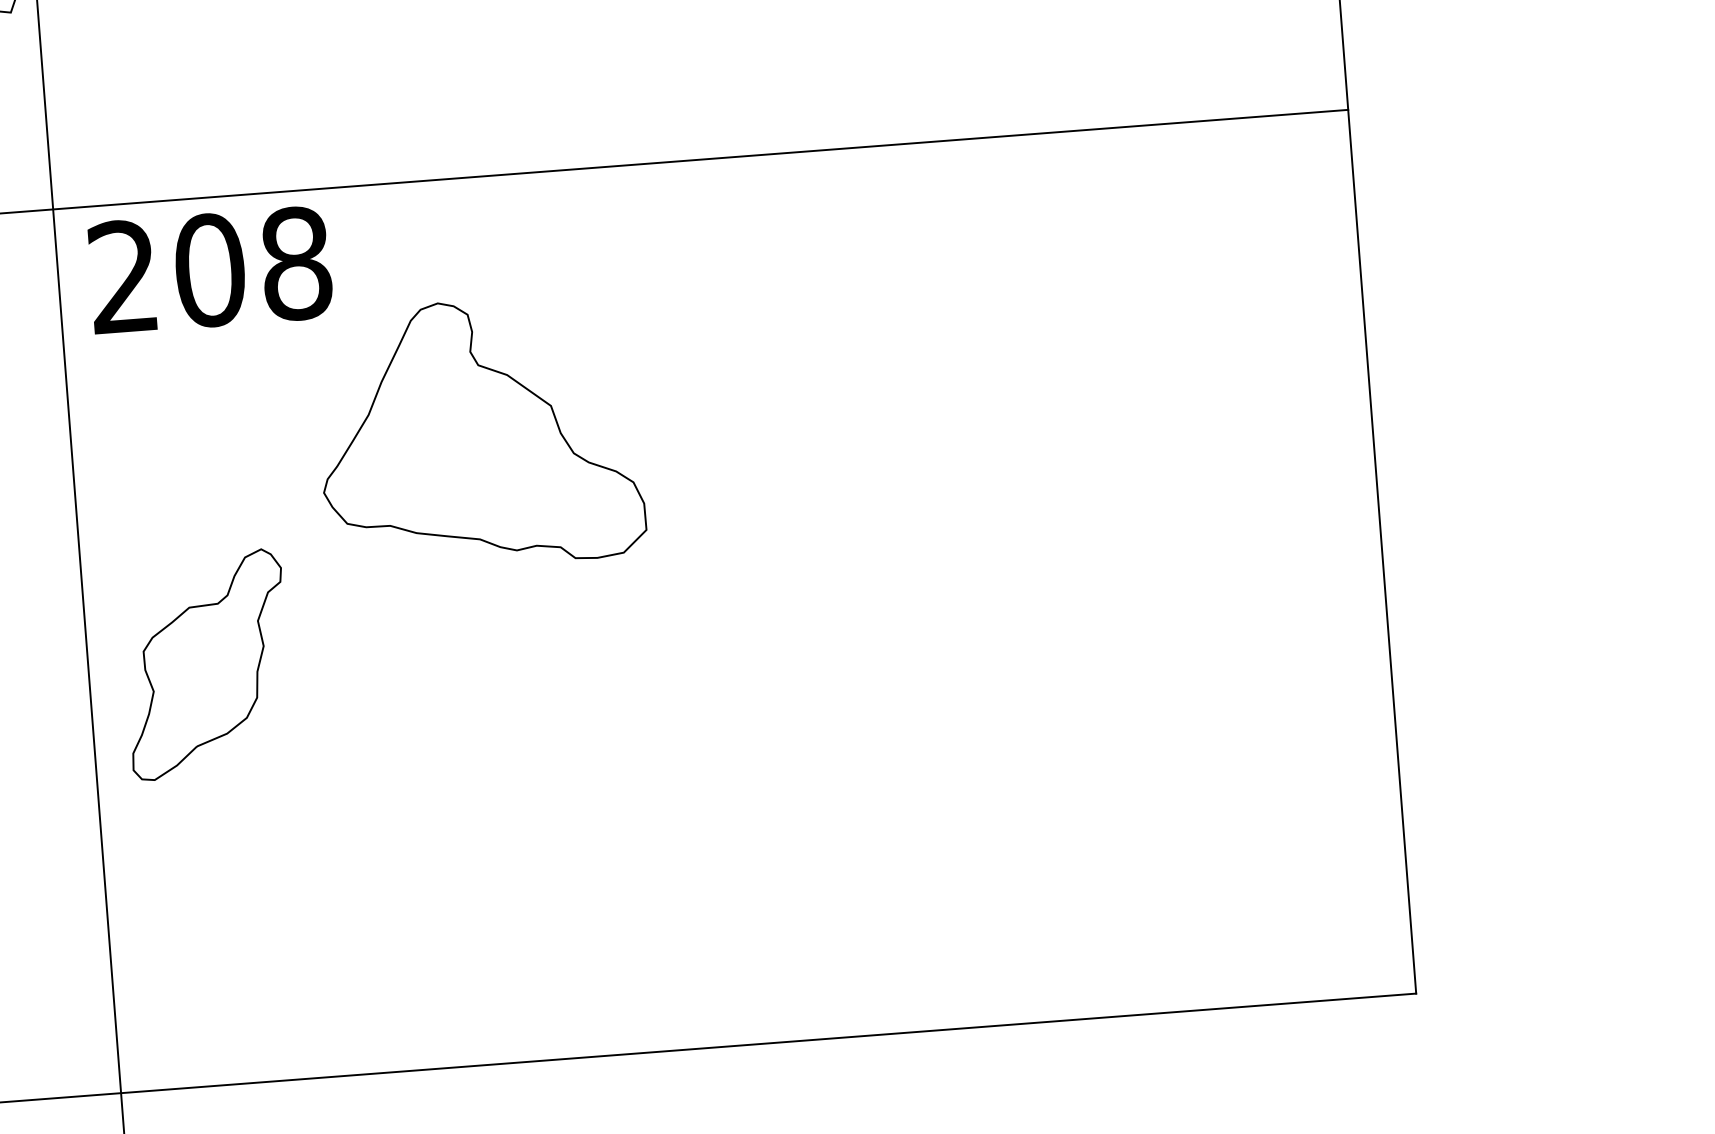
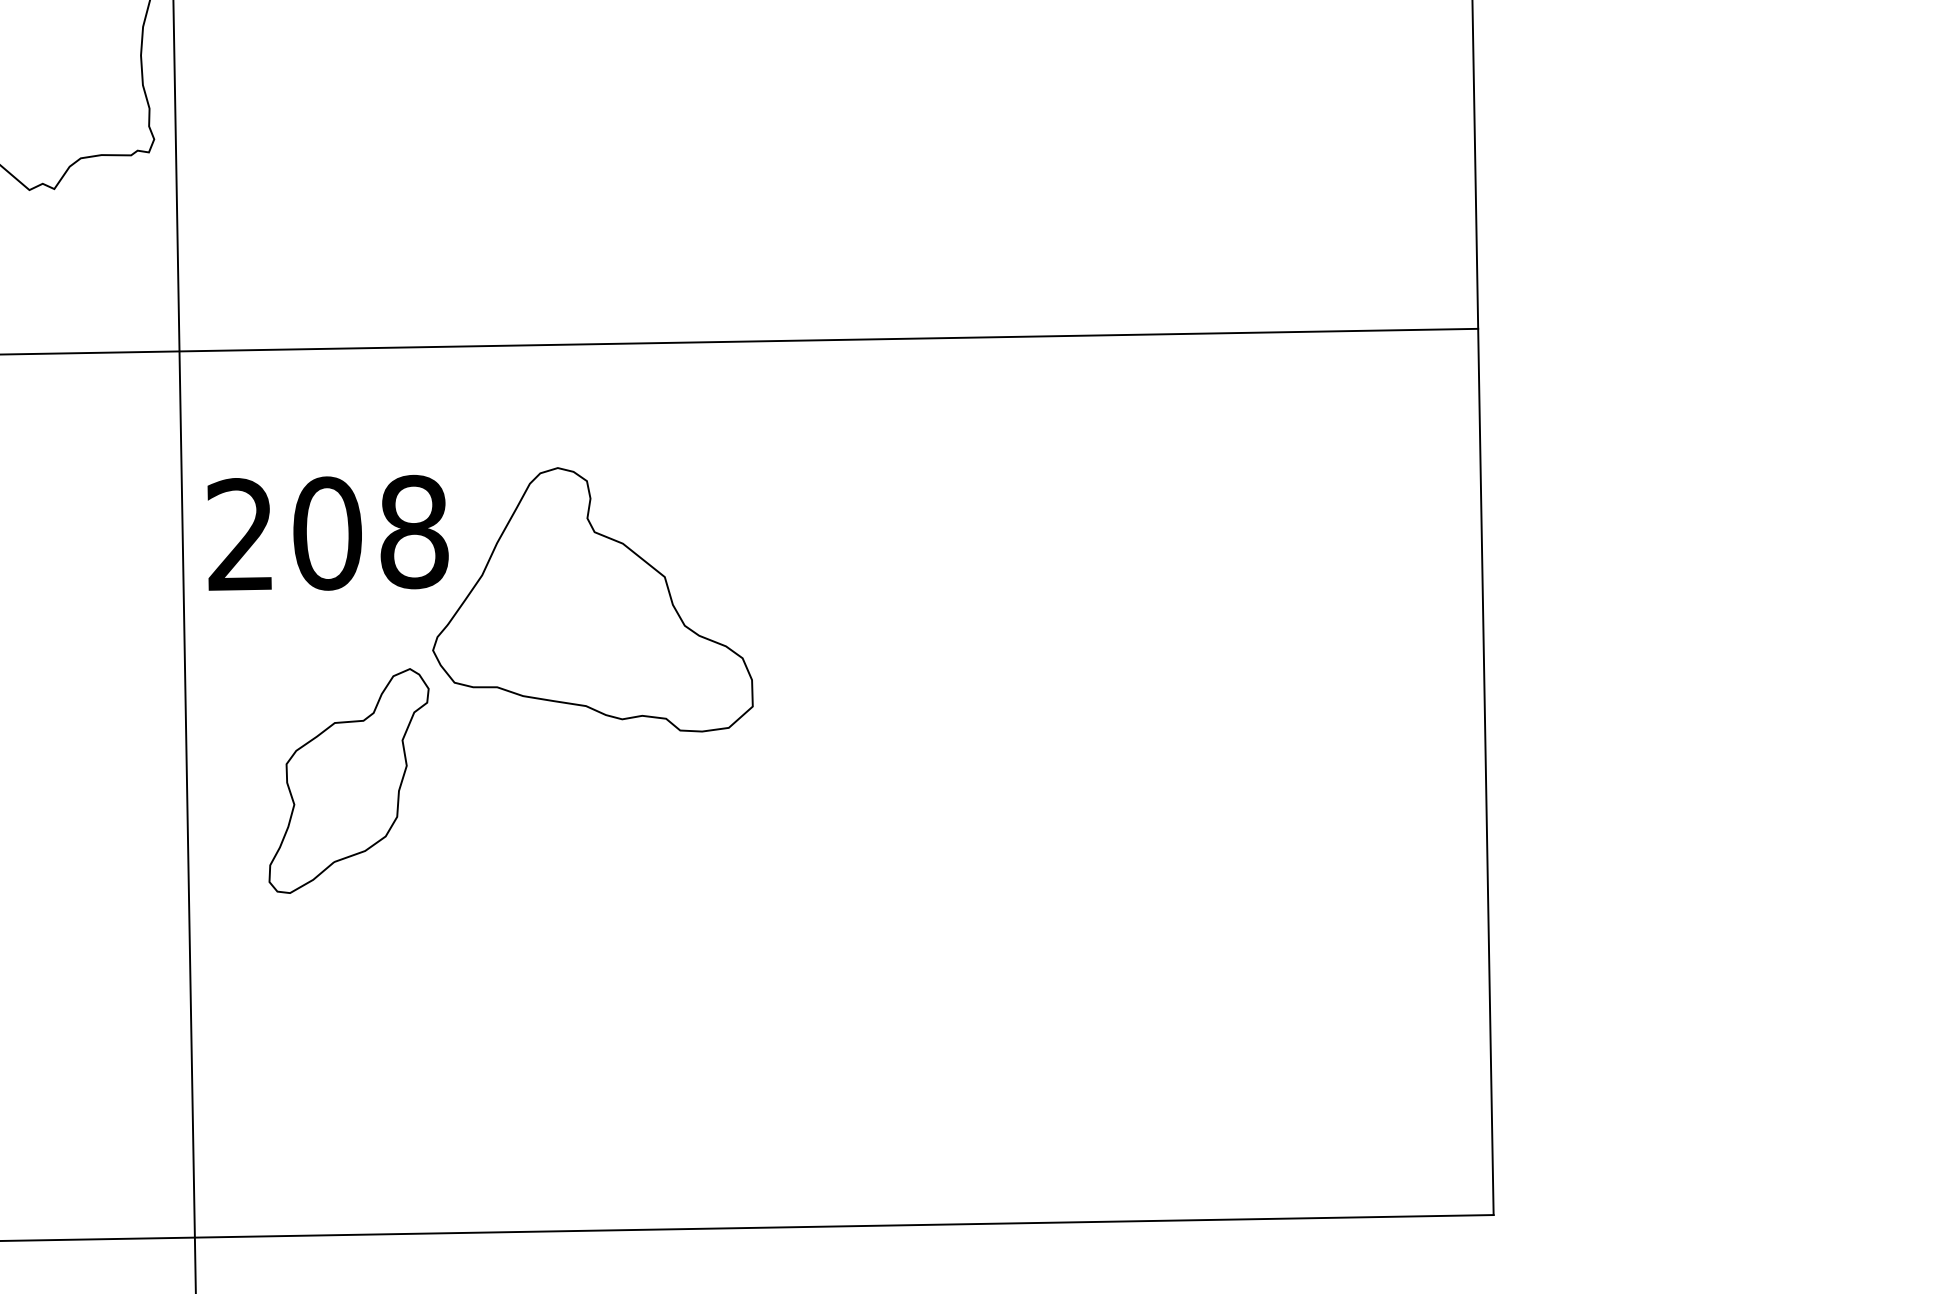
text: (209, 269) -> (327, 532), moved
part: (206, 664) -> (348, 780), moved

